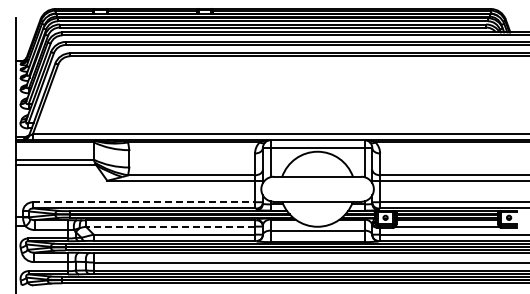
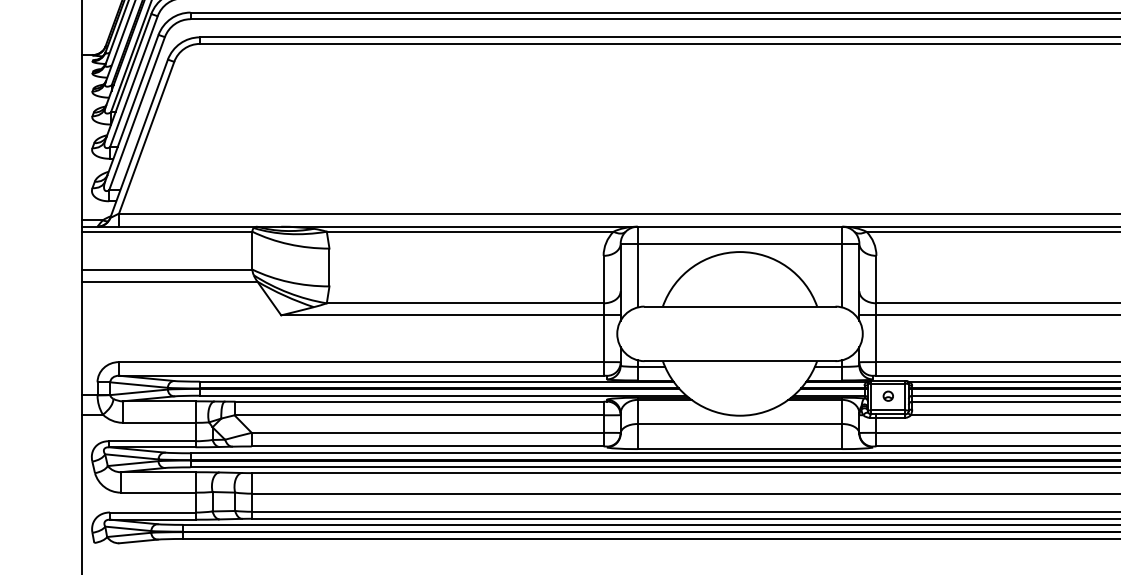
line: (144, 202) -> (362, 362), dashed -> solid
line: (170, 226) -> (419, 415), dashed -> solid

